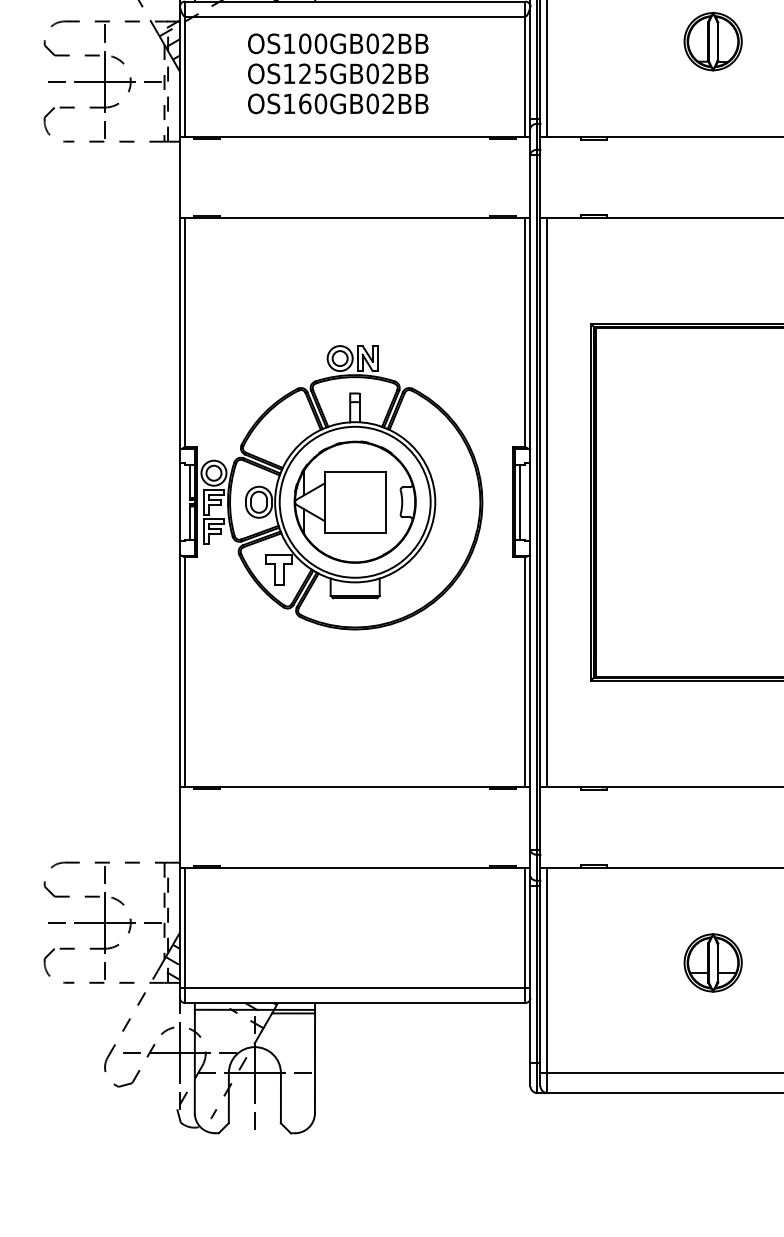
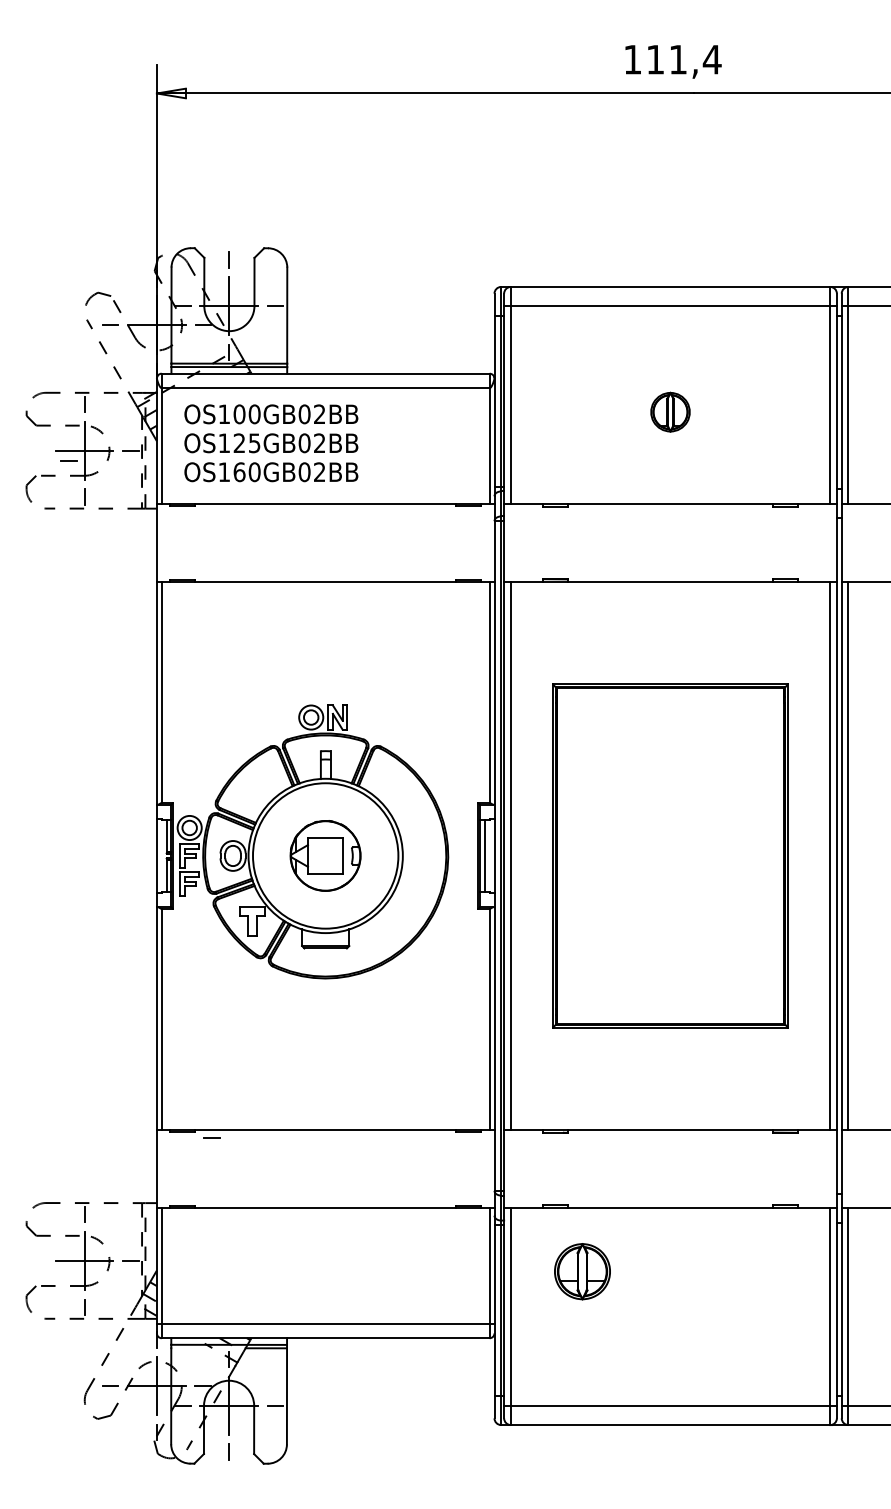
part: (713, 40) -> (670, 411), size x0.7
text: (338, 74) -> (271, 443), moved
line: (55, 81) -> (68, 460), moved
part: (354, 501) -> (325, 855), size x0.6
line: (55, 922) -> (211, 1137), moved
part: (713, 962) -> (582, 1271), moved

